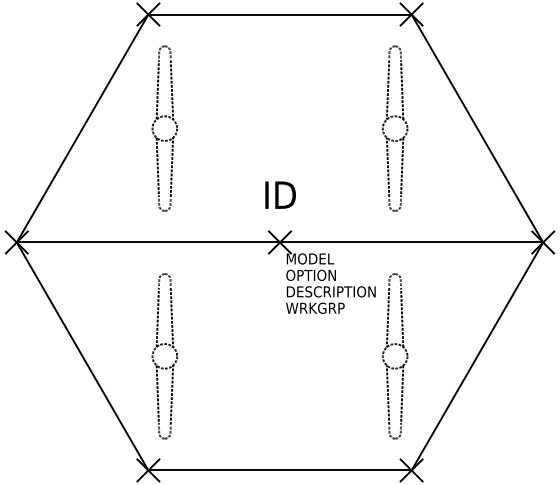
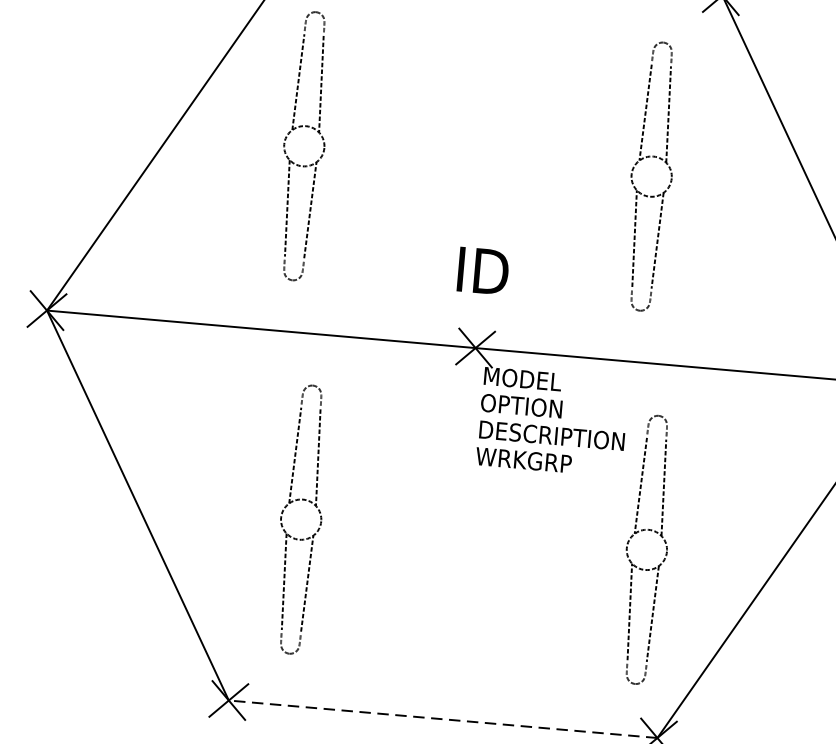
part: (399, 118) -> (660, 160), moved
part: (154, 352) -> (284, 511), moved
line: (280, 470) -> (443, 719), solid -> dashed

